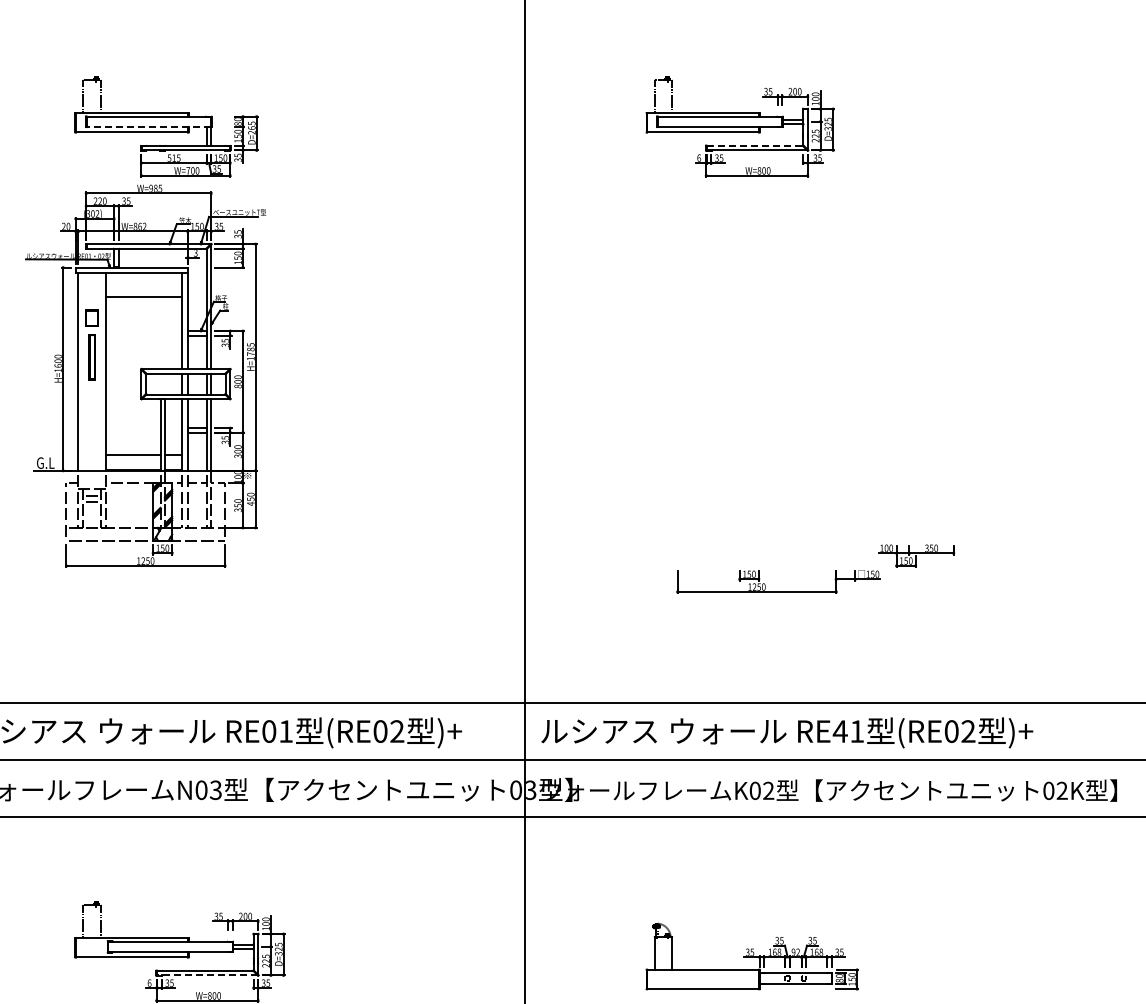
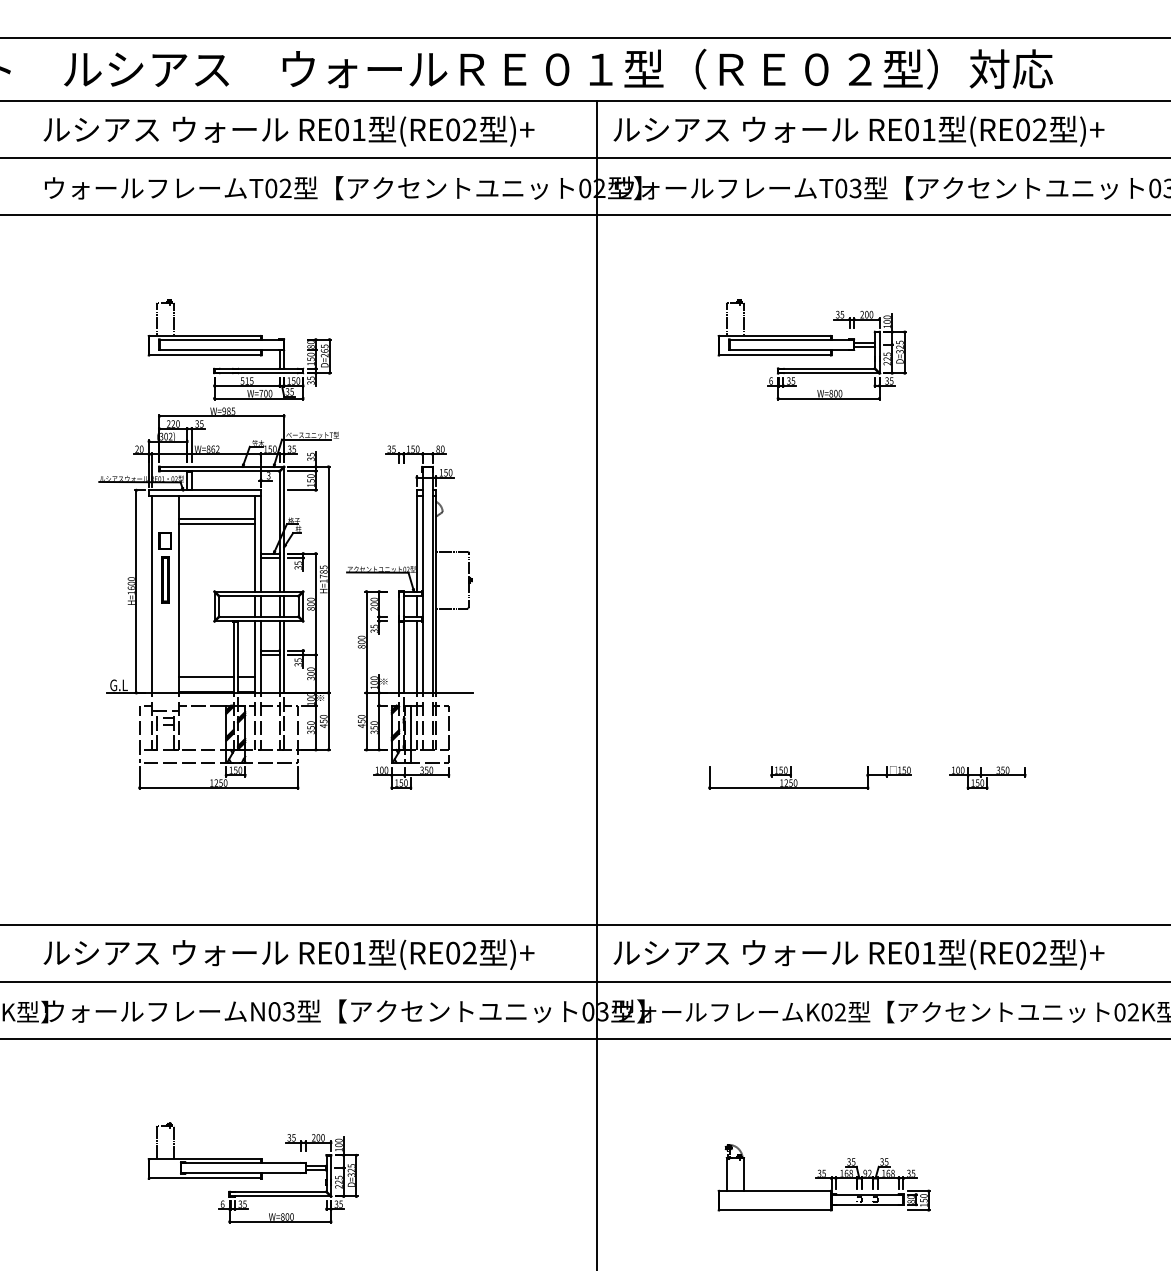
line: (148, 126) -> (221, 349), dashed -> solid
line: (755, 145) -> (827, 368), dashed -> solid
line: (144, 300) -> (217, 523), added
part: (336, 395) -> (409, 617), added
part: (777, 591) -> (809, 787), moved
text: (839, 730) -> (911, 952), RE41 -> RE01
line: (206, 975) -> (279, 1196), dashed -> solid

